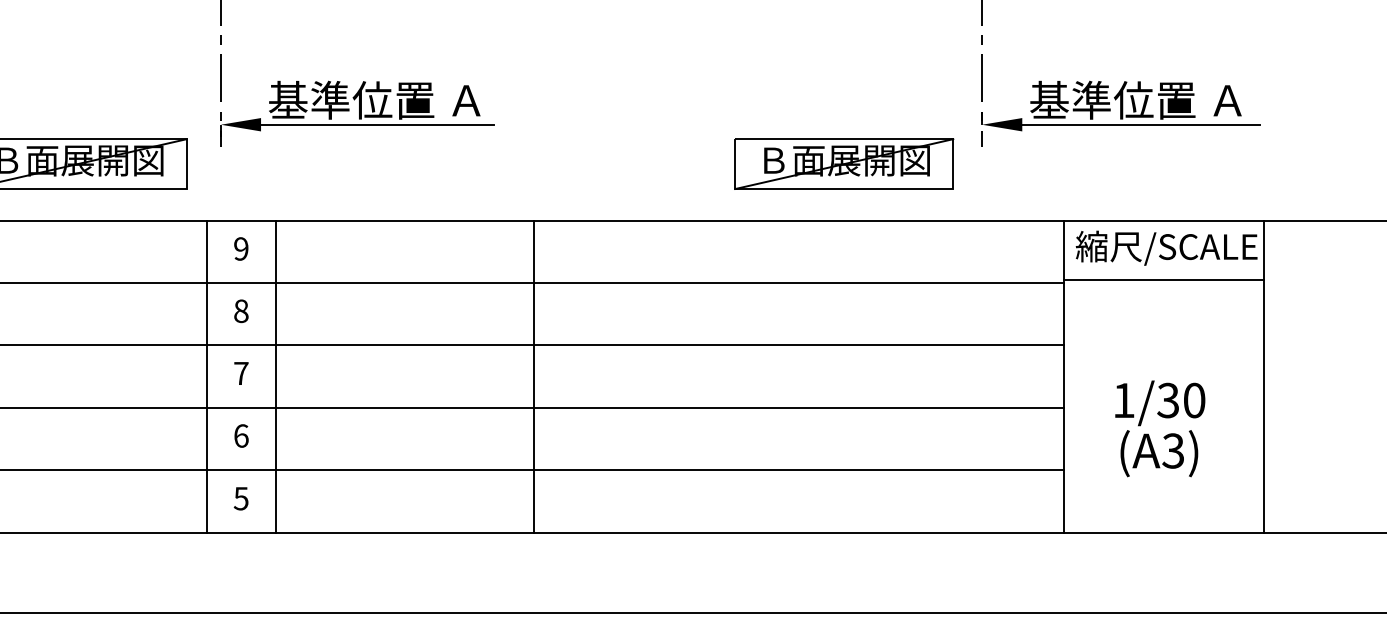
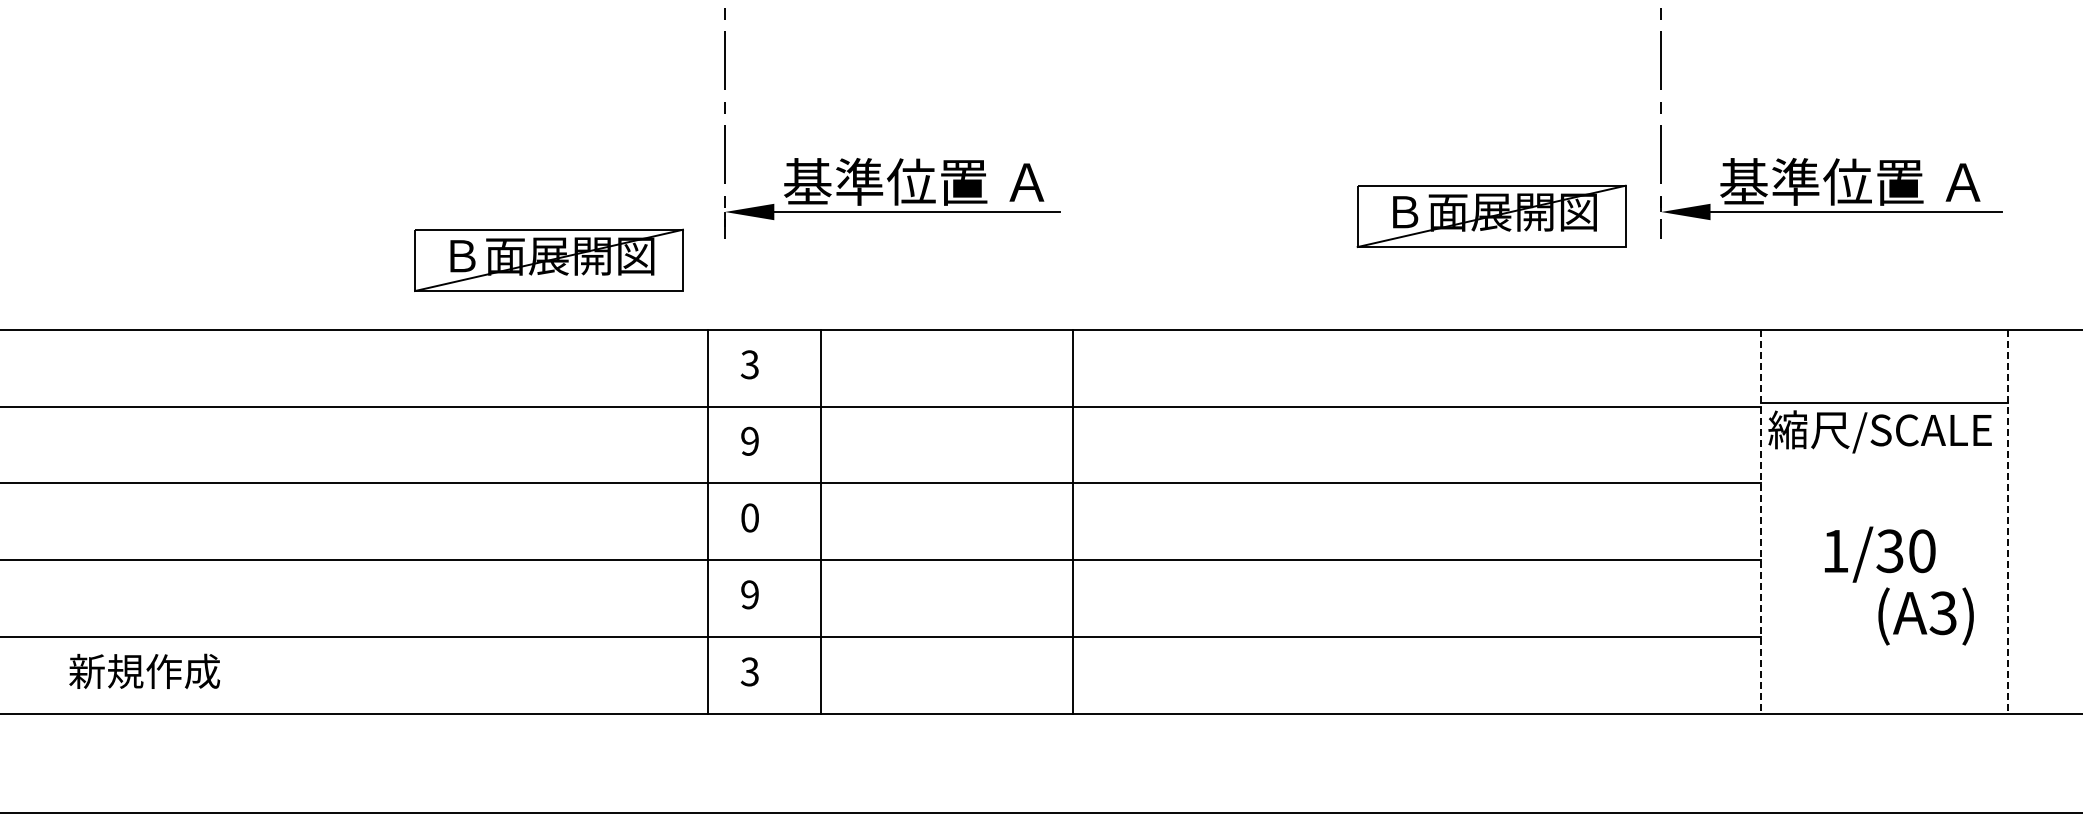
part: (844, 163) -> (1491, 215), moved
text: (1166, 247) -> (1879, 431), moved
text: (240, 248) -> (749, 364), 9 -> 3
text: (240, 310) -> (749, 440), 8 -> 9
text: (240, 373) -> (749, 517), 7 -> 0
line: (275, 377) -> (820, 522), moved
line: (533, 377) -> (1072, 522), moved
line: (1063, 377) -> (1761, 522), solid -> dashed
line: (1263, 377) -> (2007, 522), solid -> dashed
text: (241, 435) -> (750, 594), 6 -> 9
text: (1158, 453) -> (1925, 616), moved
text: (240, 498) -> (749, 671), 5 -> 3

